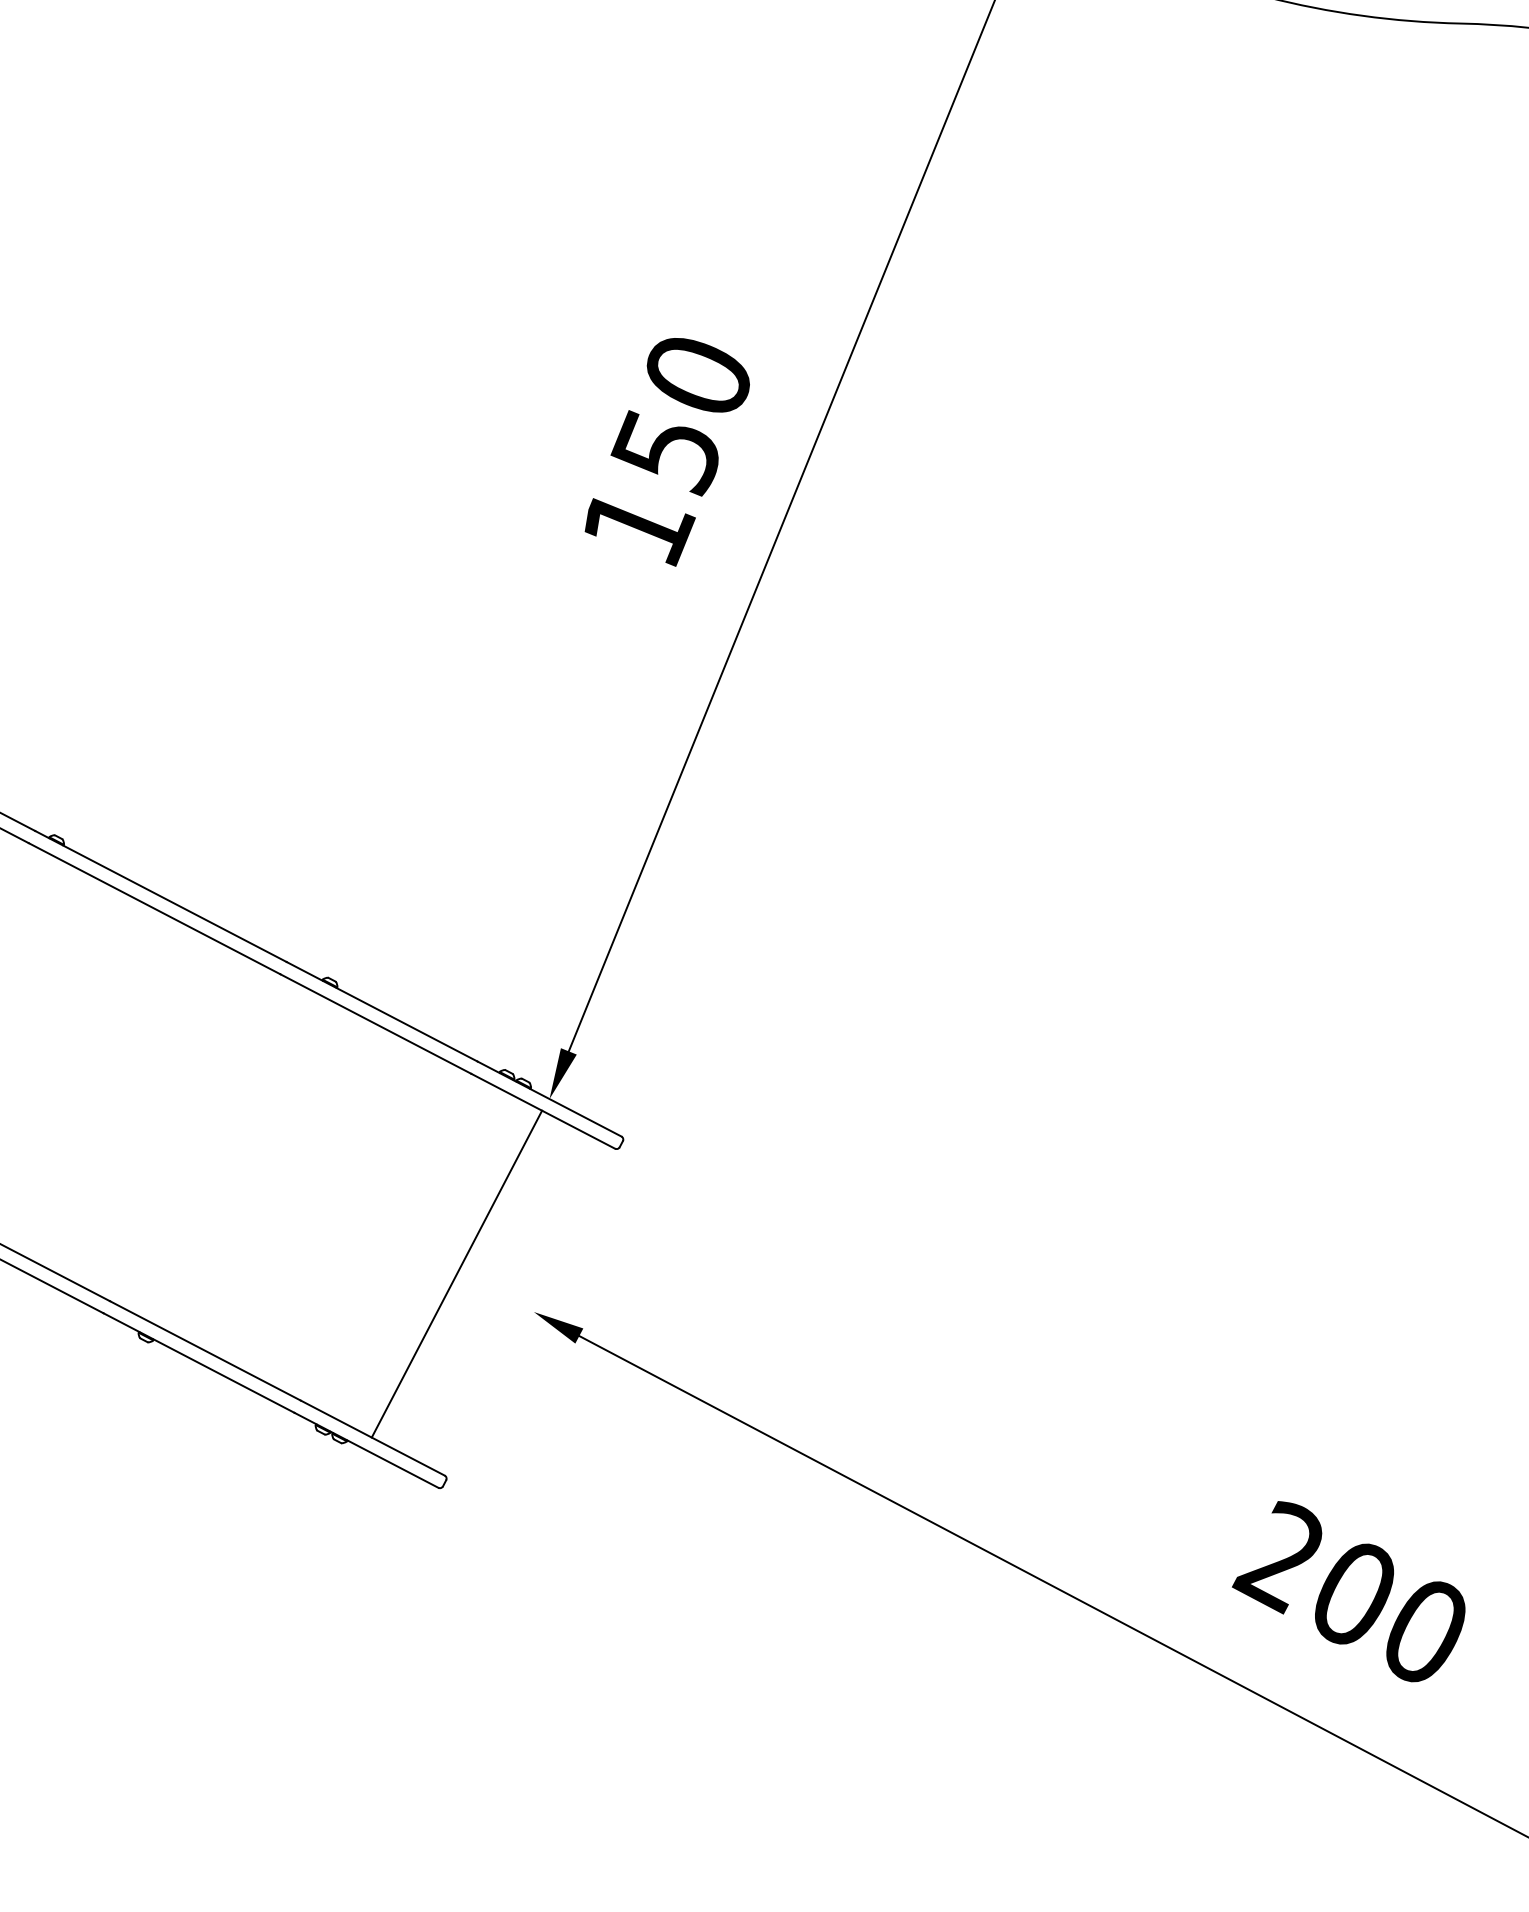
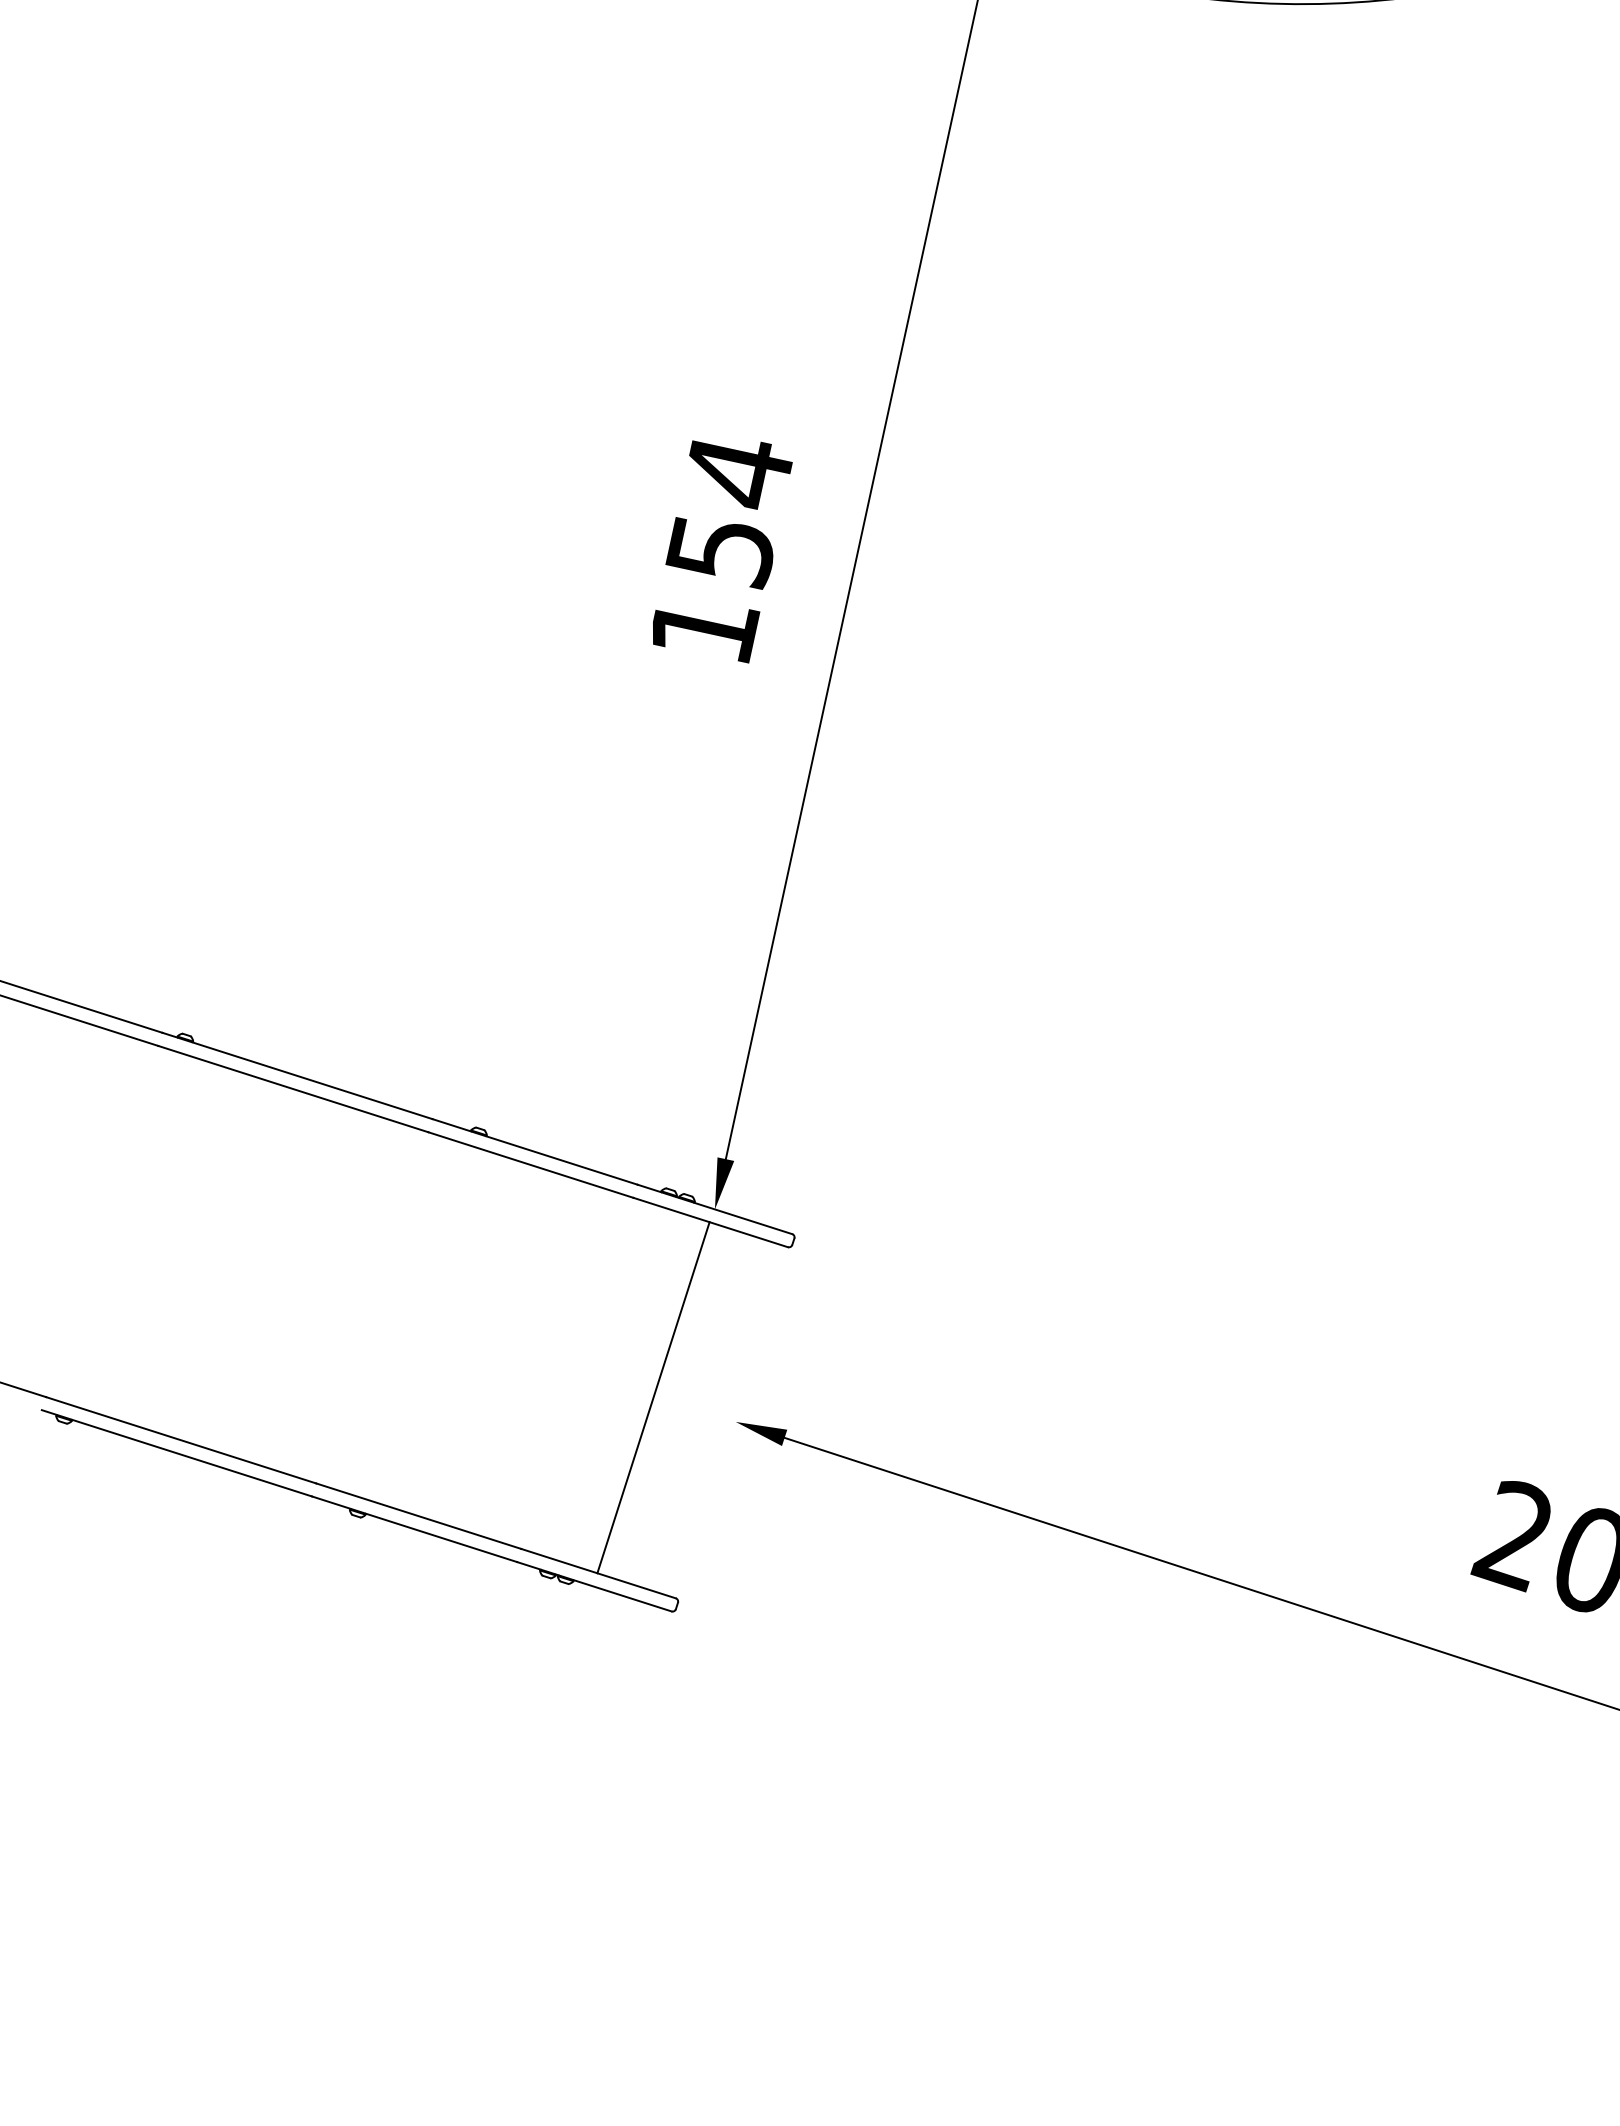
text: (698, 376) -> (738, 472), 150 -> 154

